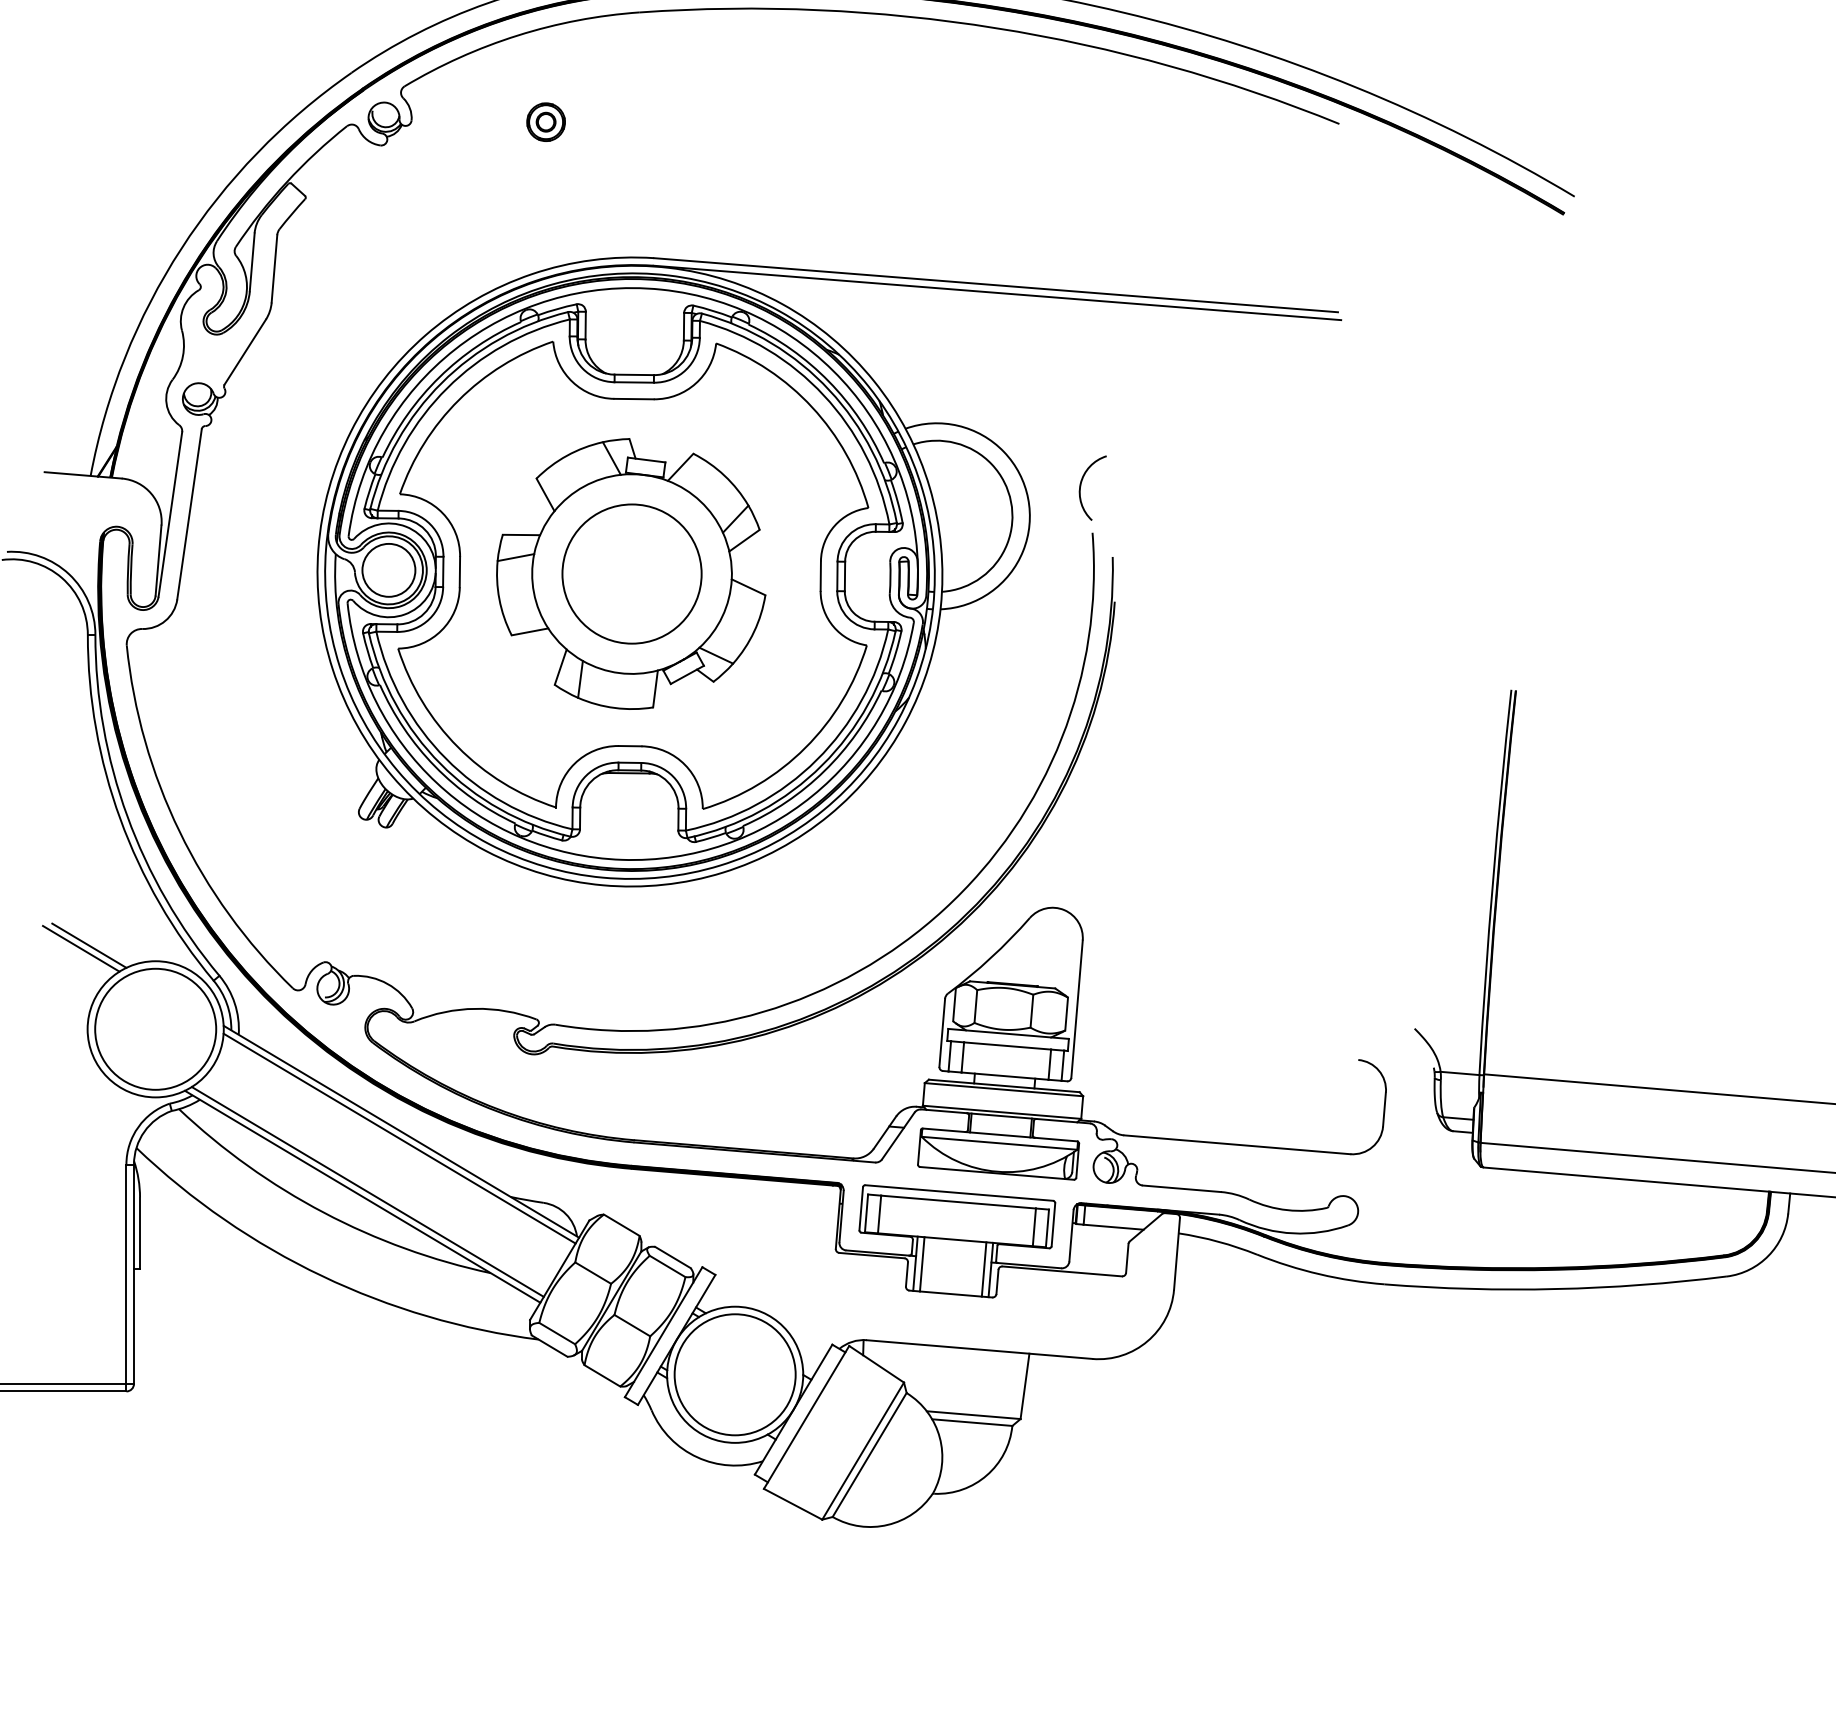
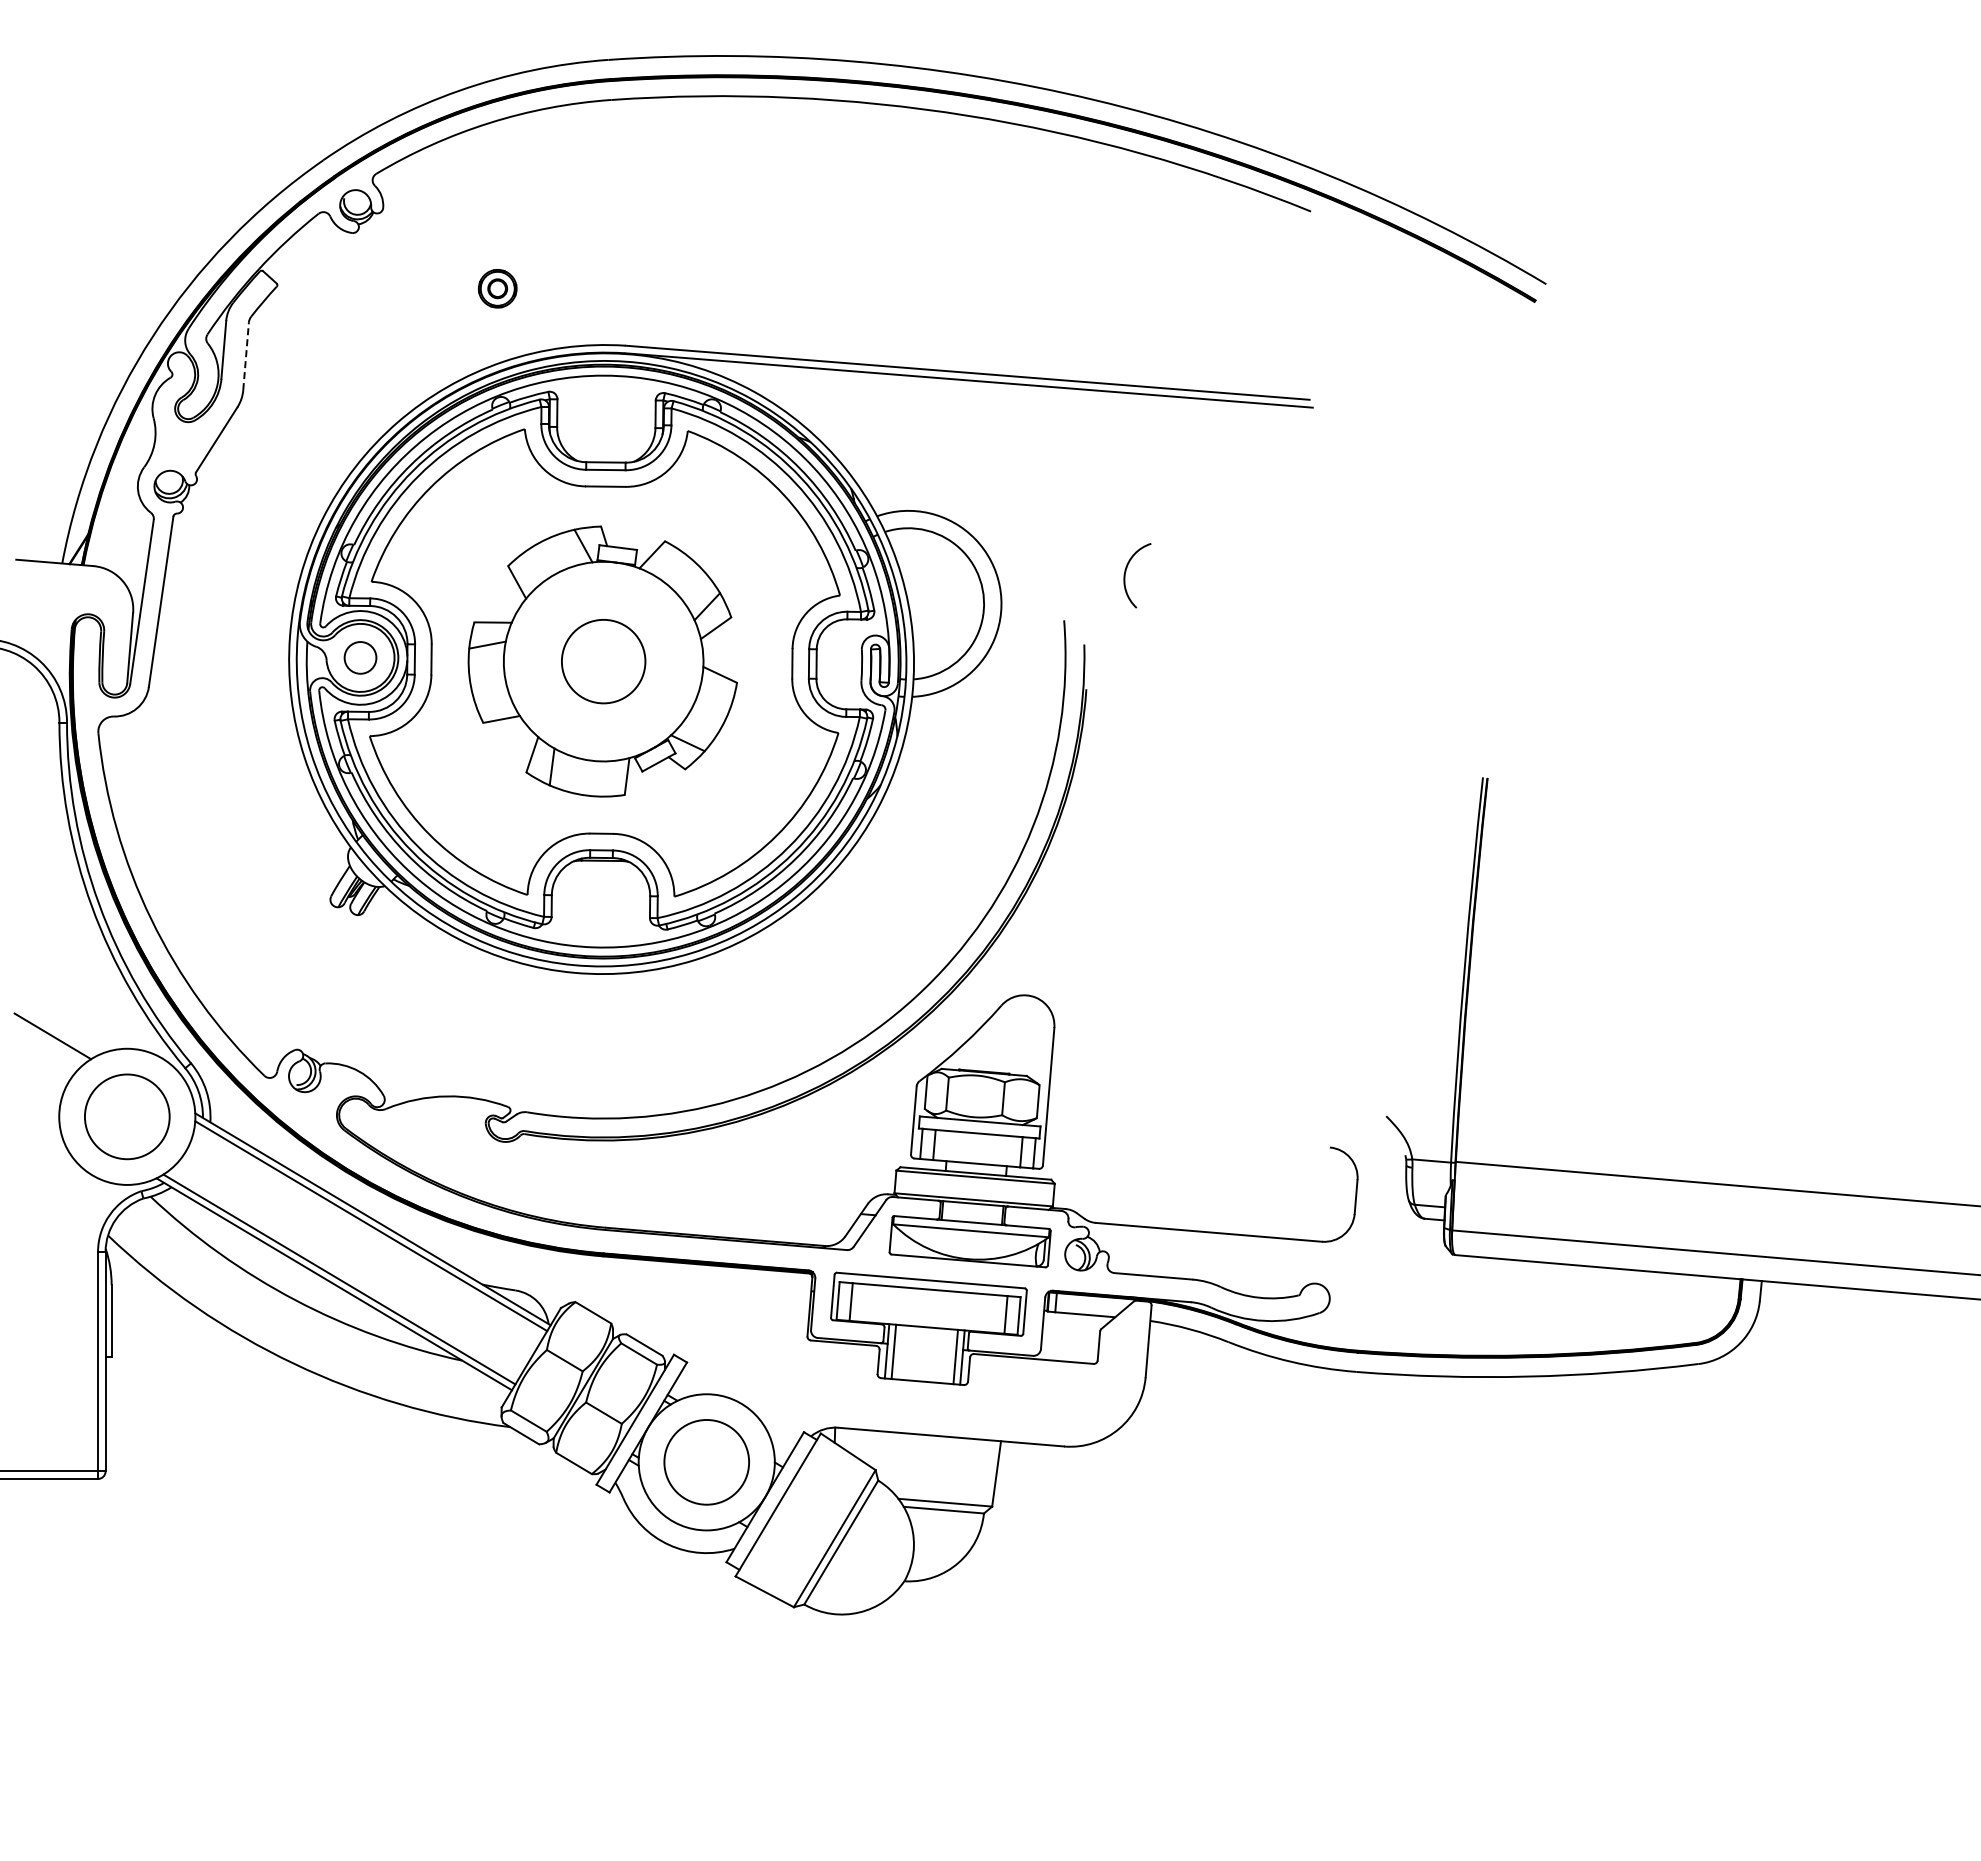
part: (545, 121) -> (497, 288), moved
line: (274, 268) -> (246, 356), solid -> dashed
arc: (1081, 483) -> (1126, 571), moved
circle: (388, 569) -> (360, 657), size x0.6
circle: (631, 573) -> (603, 661), size x0.6
line: (88, 945) -> (60, 1033), removed
circle: (154, 1028) -> (126, 1116), size x0.7
circle: (734, 1373) -> (706, 1461), size x0.7

